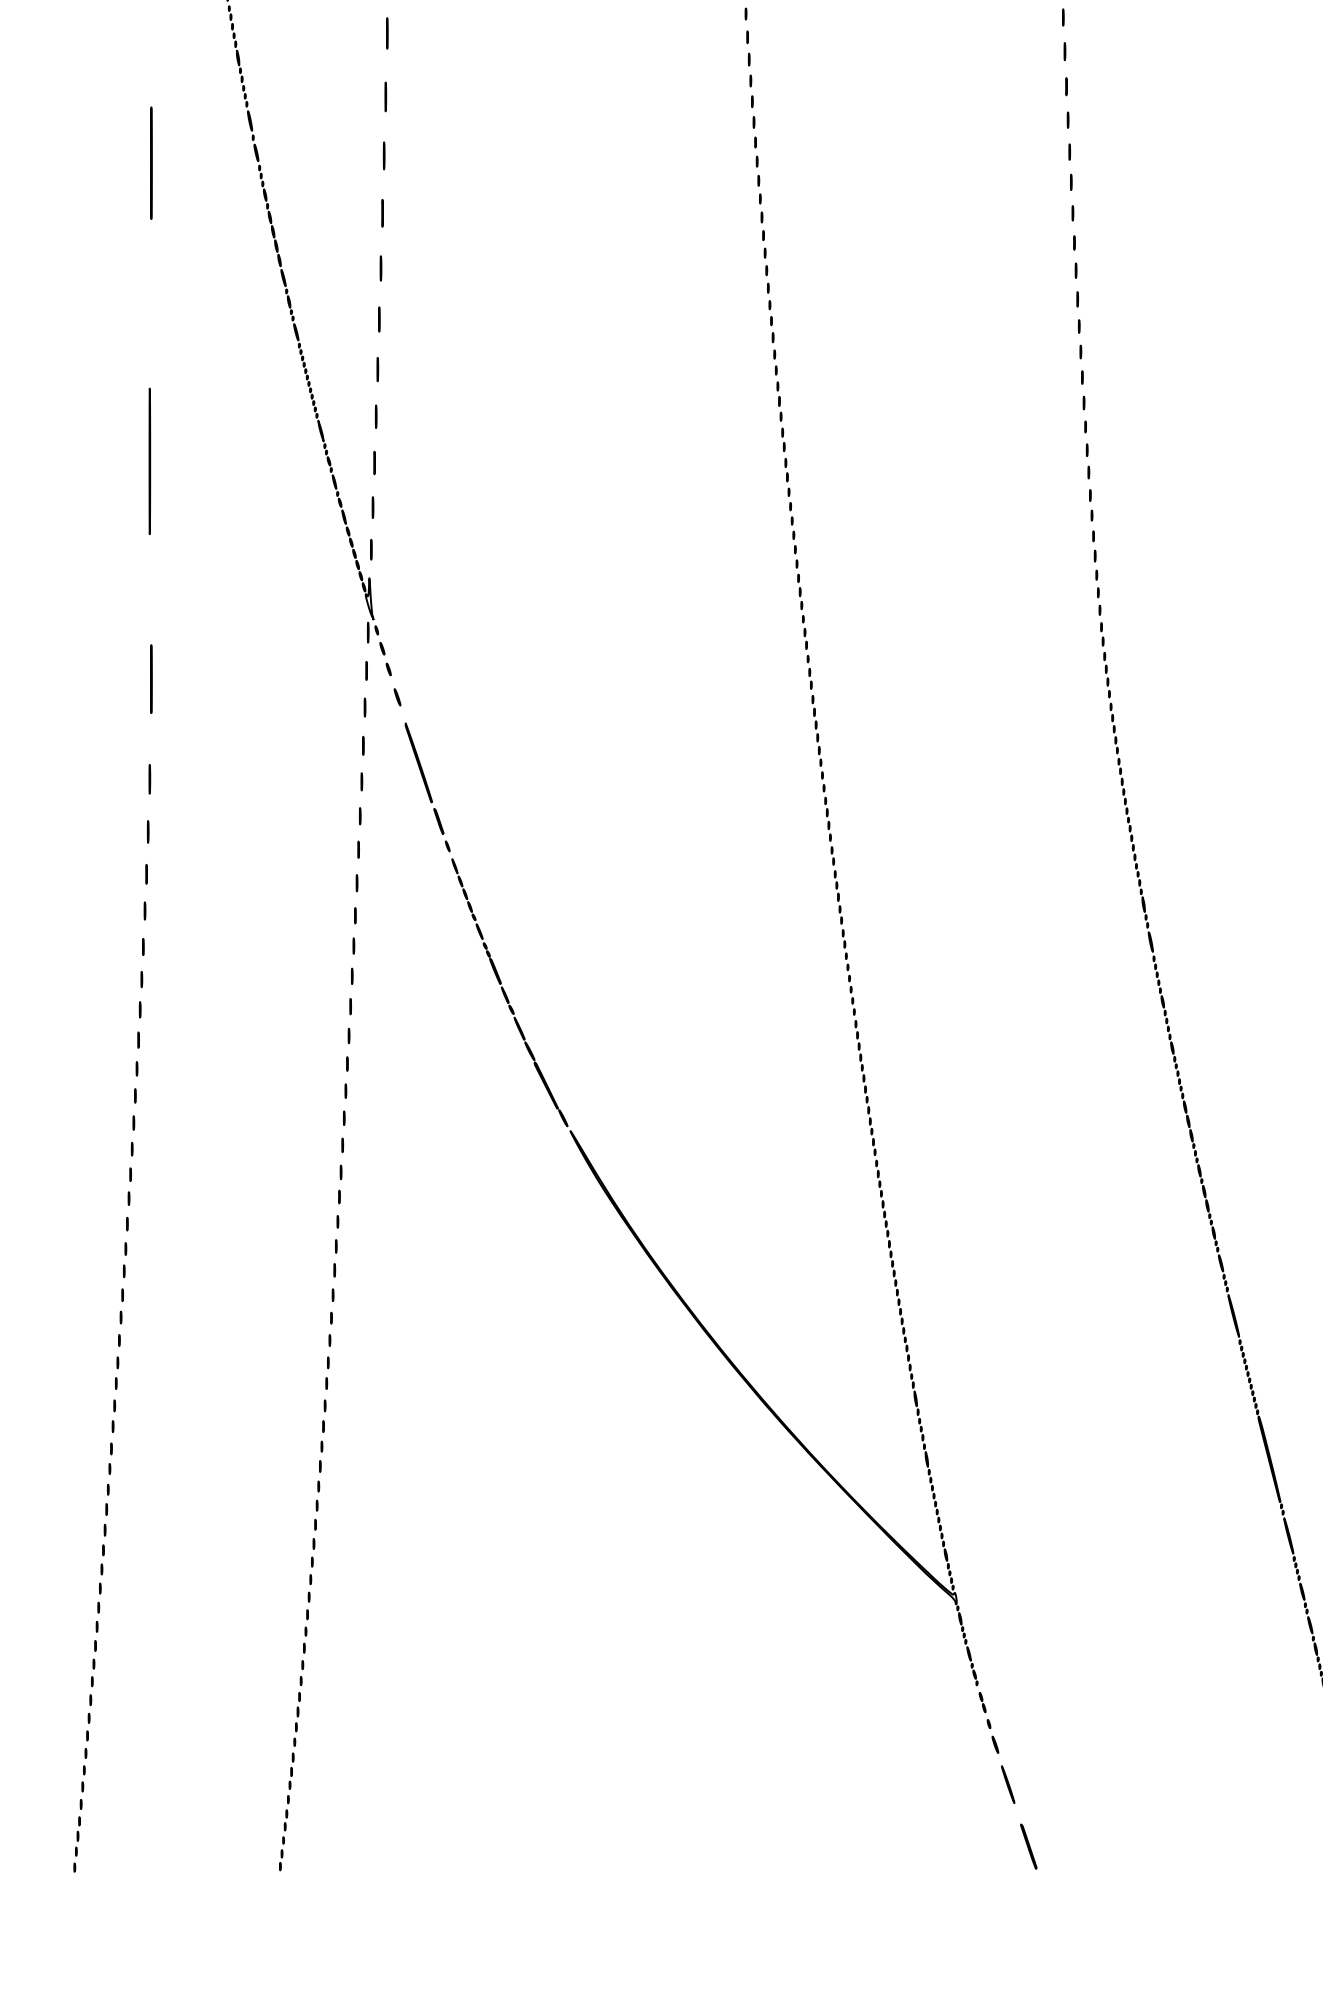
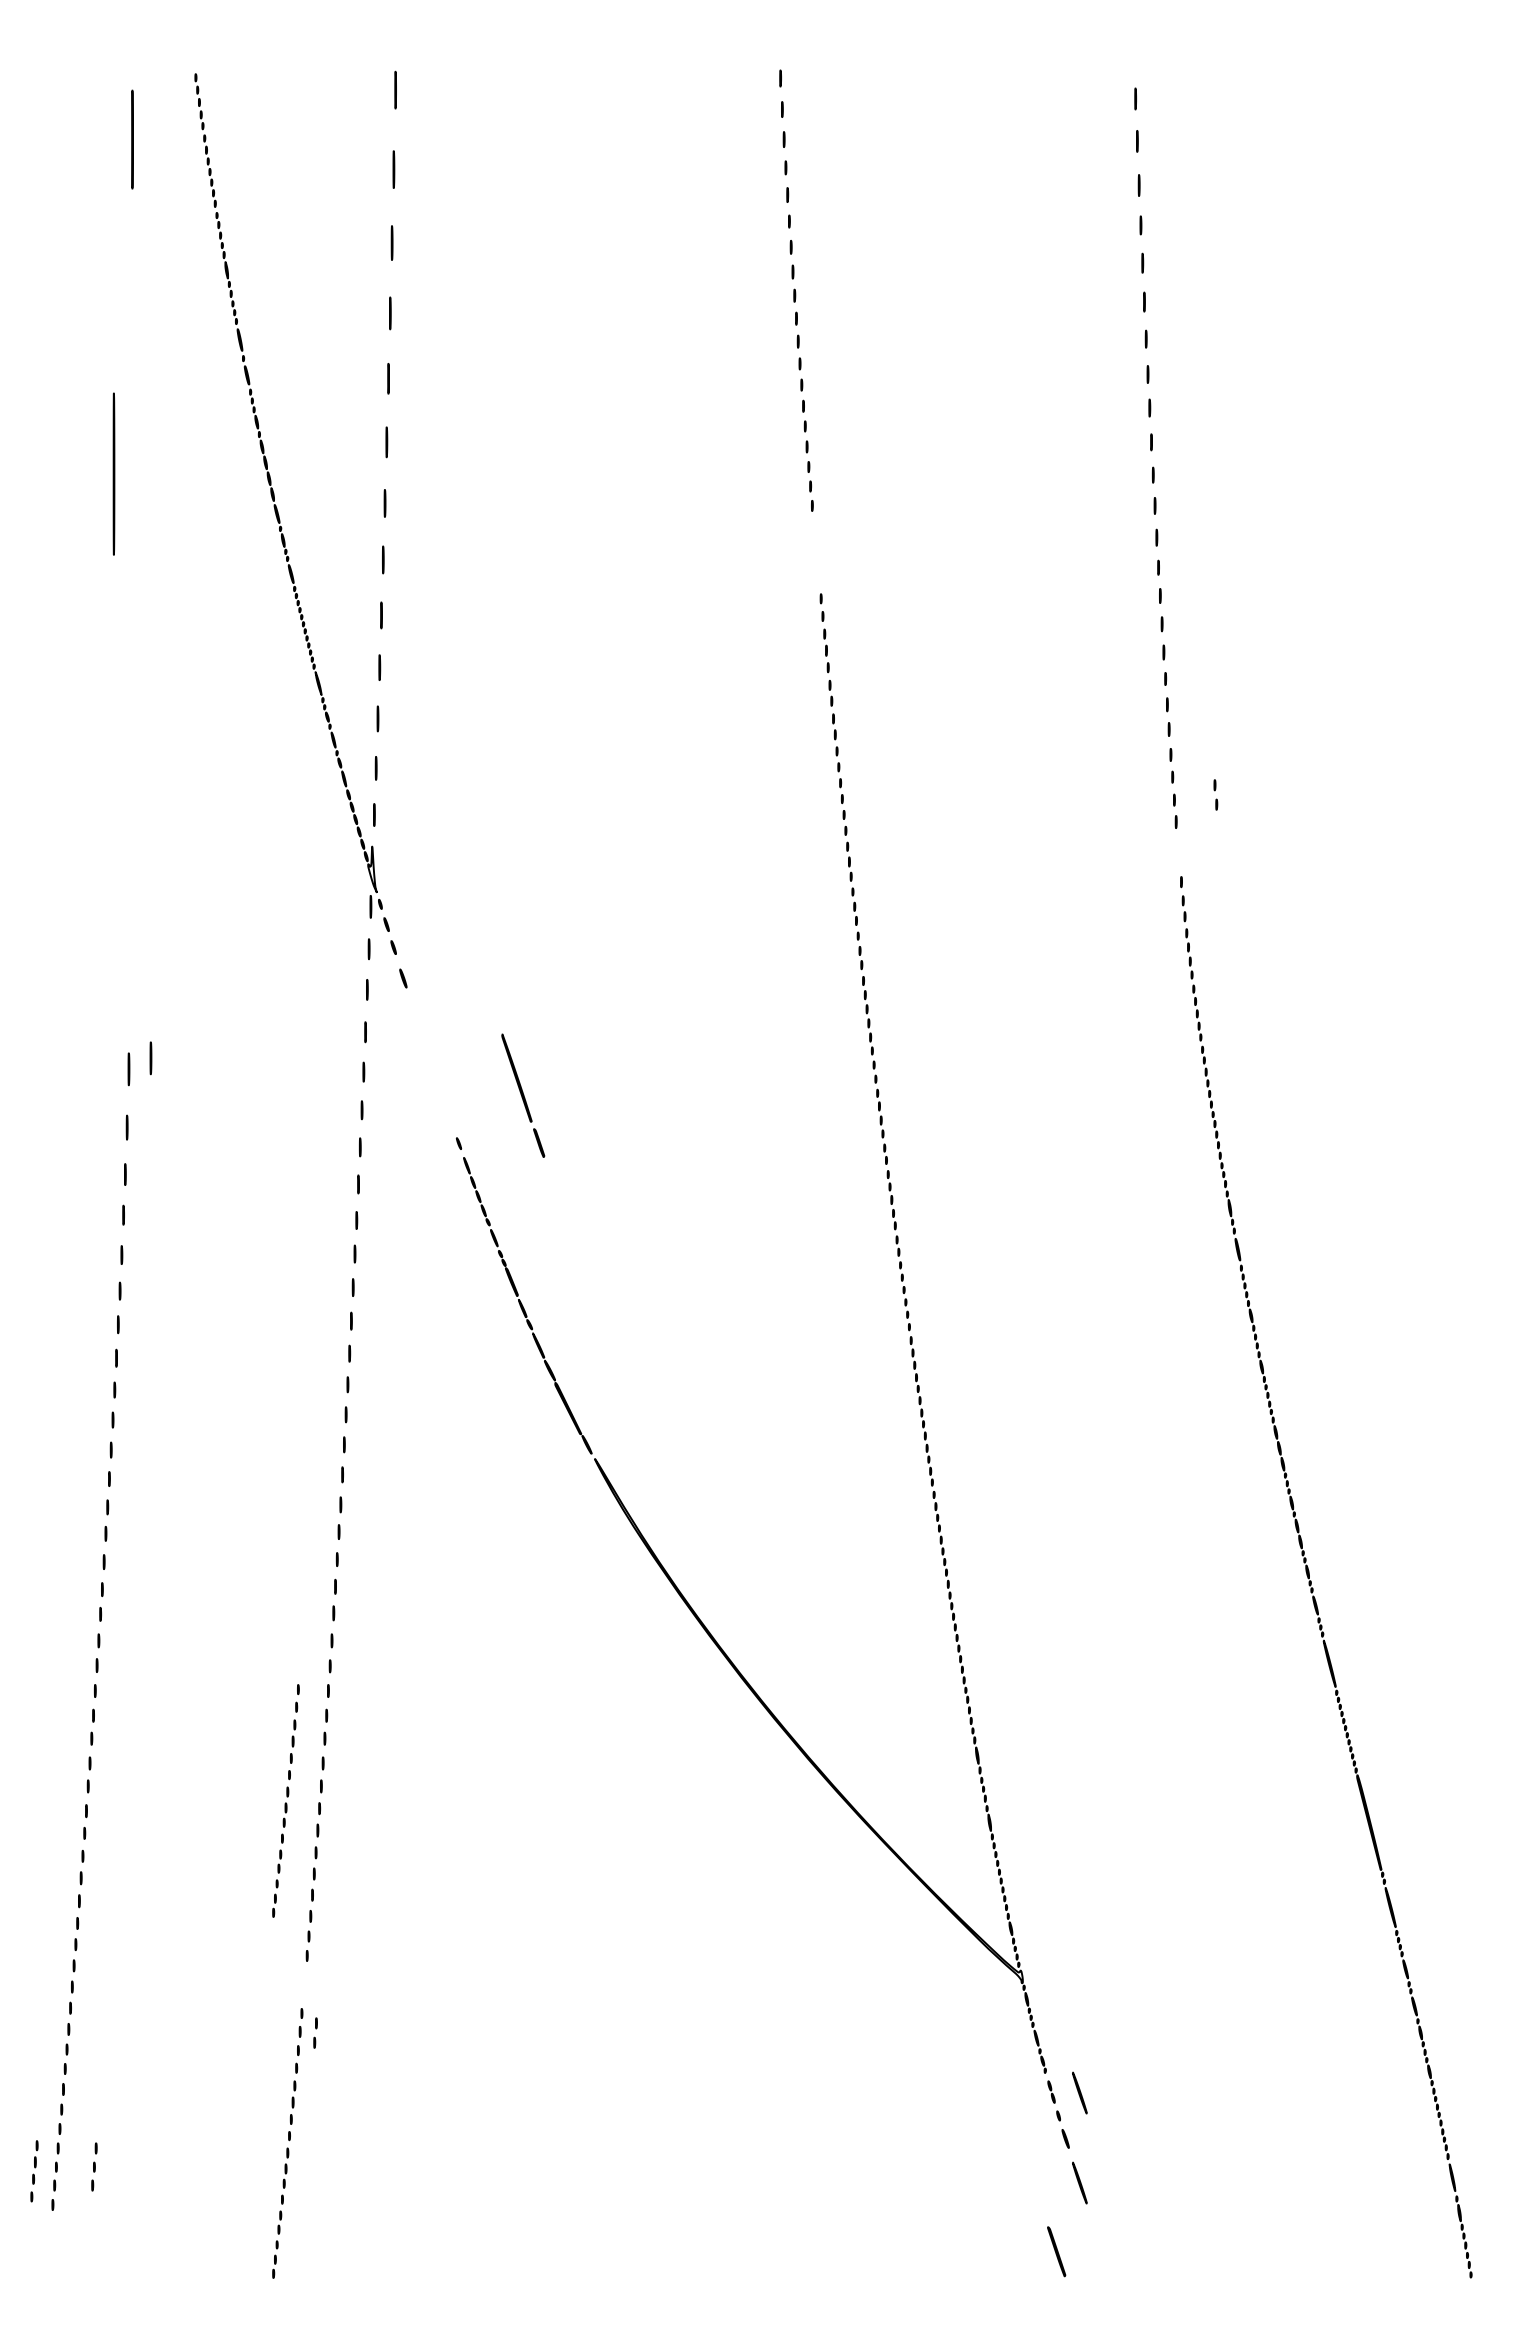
line: (151, 162) -> (130, 386), removed
part: (770, 312) -> (816, 552), removed
line: (149, 460) -> (113, 473), moved
part: (1097, 583) -> (1215, 794), moved
line: (151, 678) -> (130, 957), removed
line: (169, 769) -> (150, 1058), added
line: (424, 778) -> (523, 1095), moved
part: (291, 1439) -> (285, 1800), added
part: (308, 1605) -> (315, 2032), moved
line: (1007, 1702) -> (1079, 2092), added
part: (118, 1769) -> (94, 2166), added
part: (77, 1844) -> (34, 2171), moved
line: (1028, 1846) -> (1056, 2251), moved

